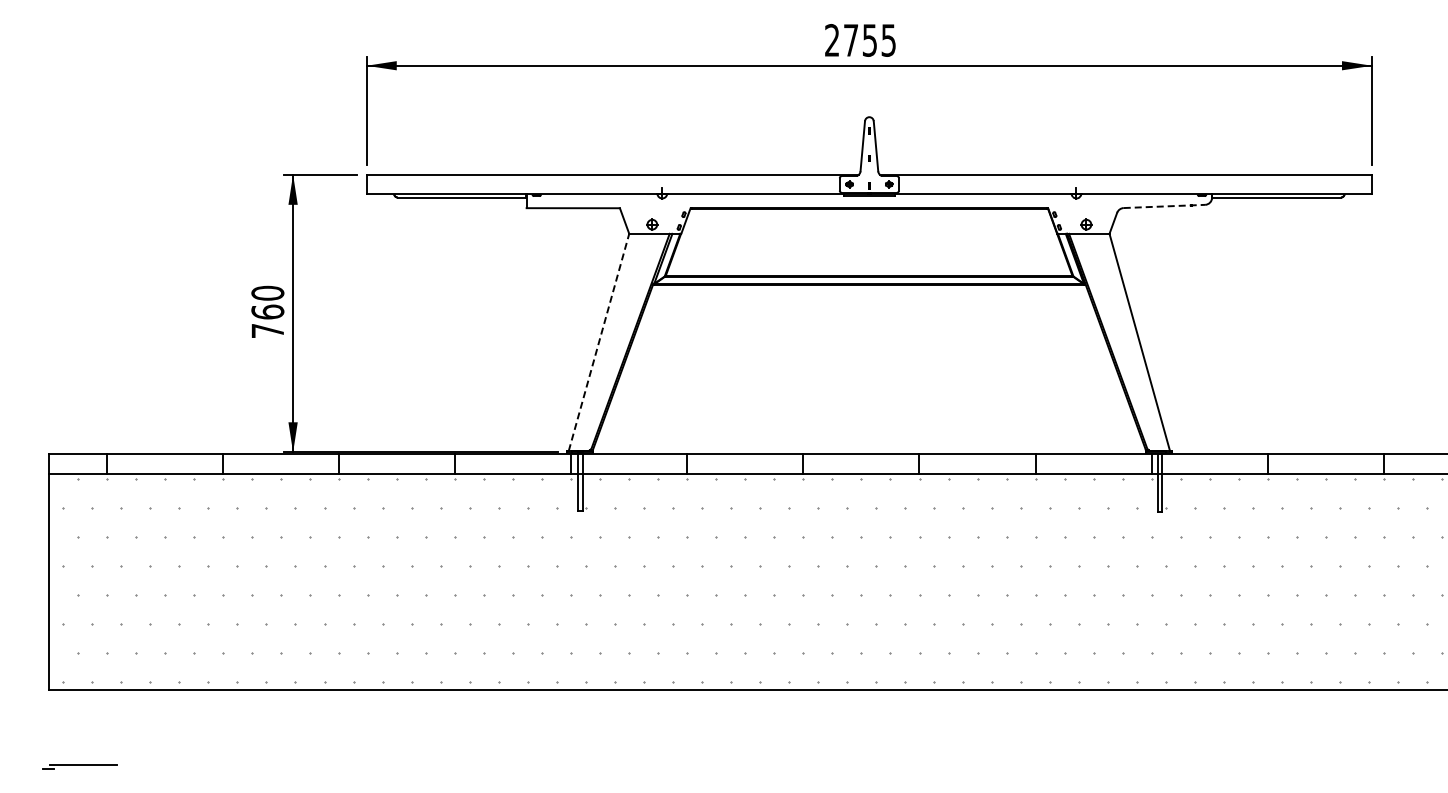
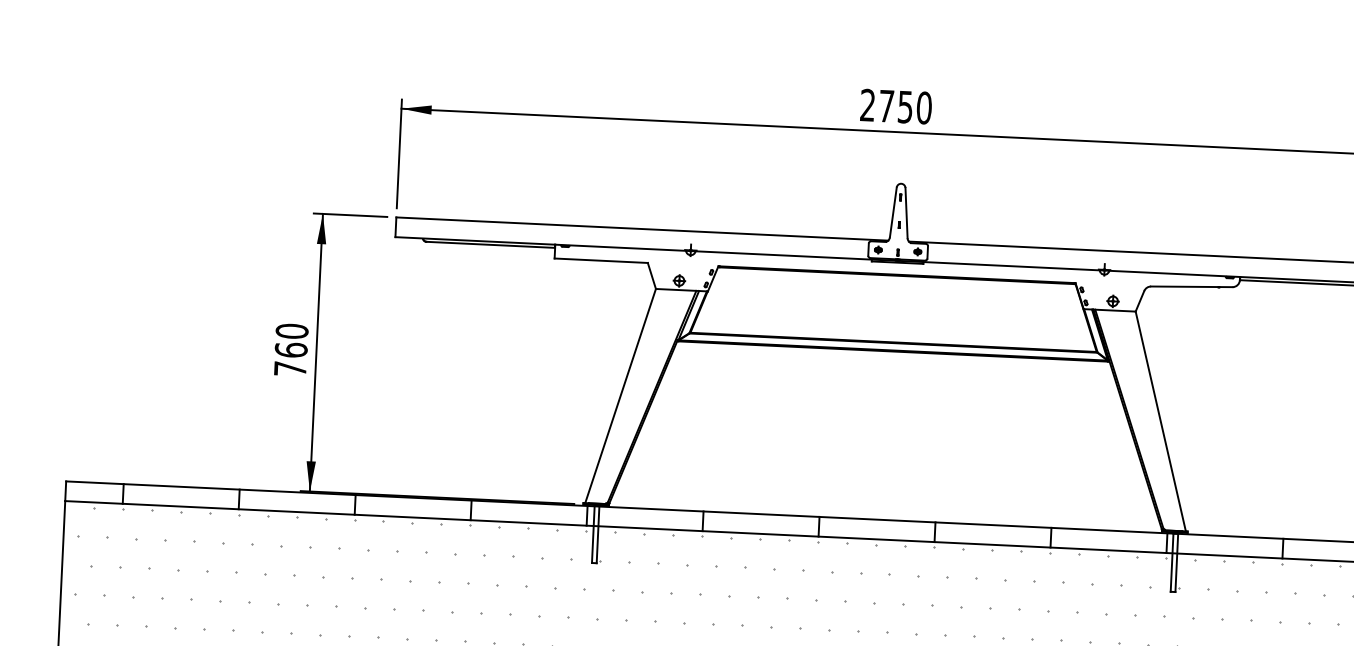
text: (888, 40) -> (924, 108), 2755 -> 2750
line: (1164, 206) -> (1191, 286), dashed -> solid
line: (599, 342) -> (621, 396), dashed -> solid

